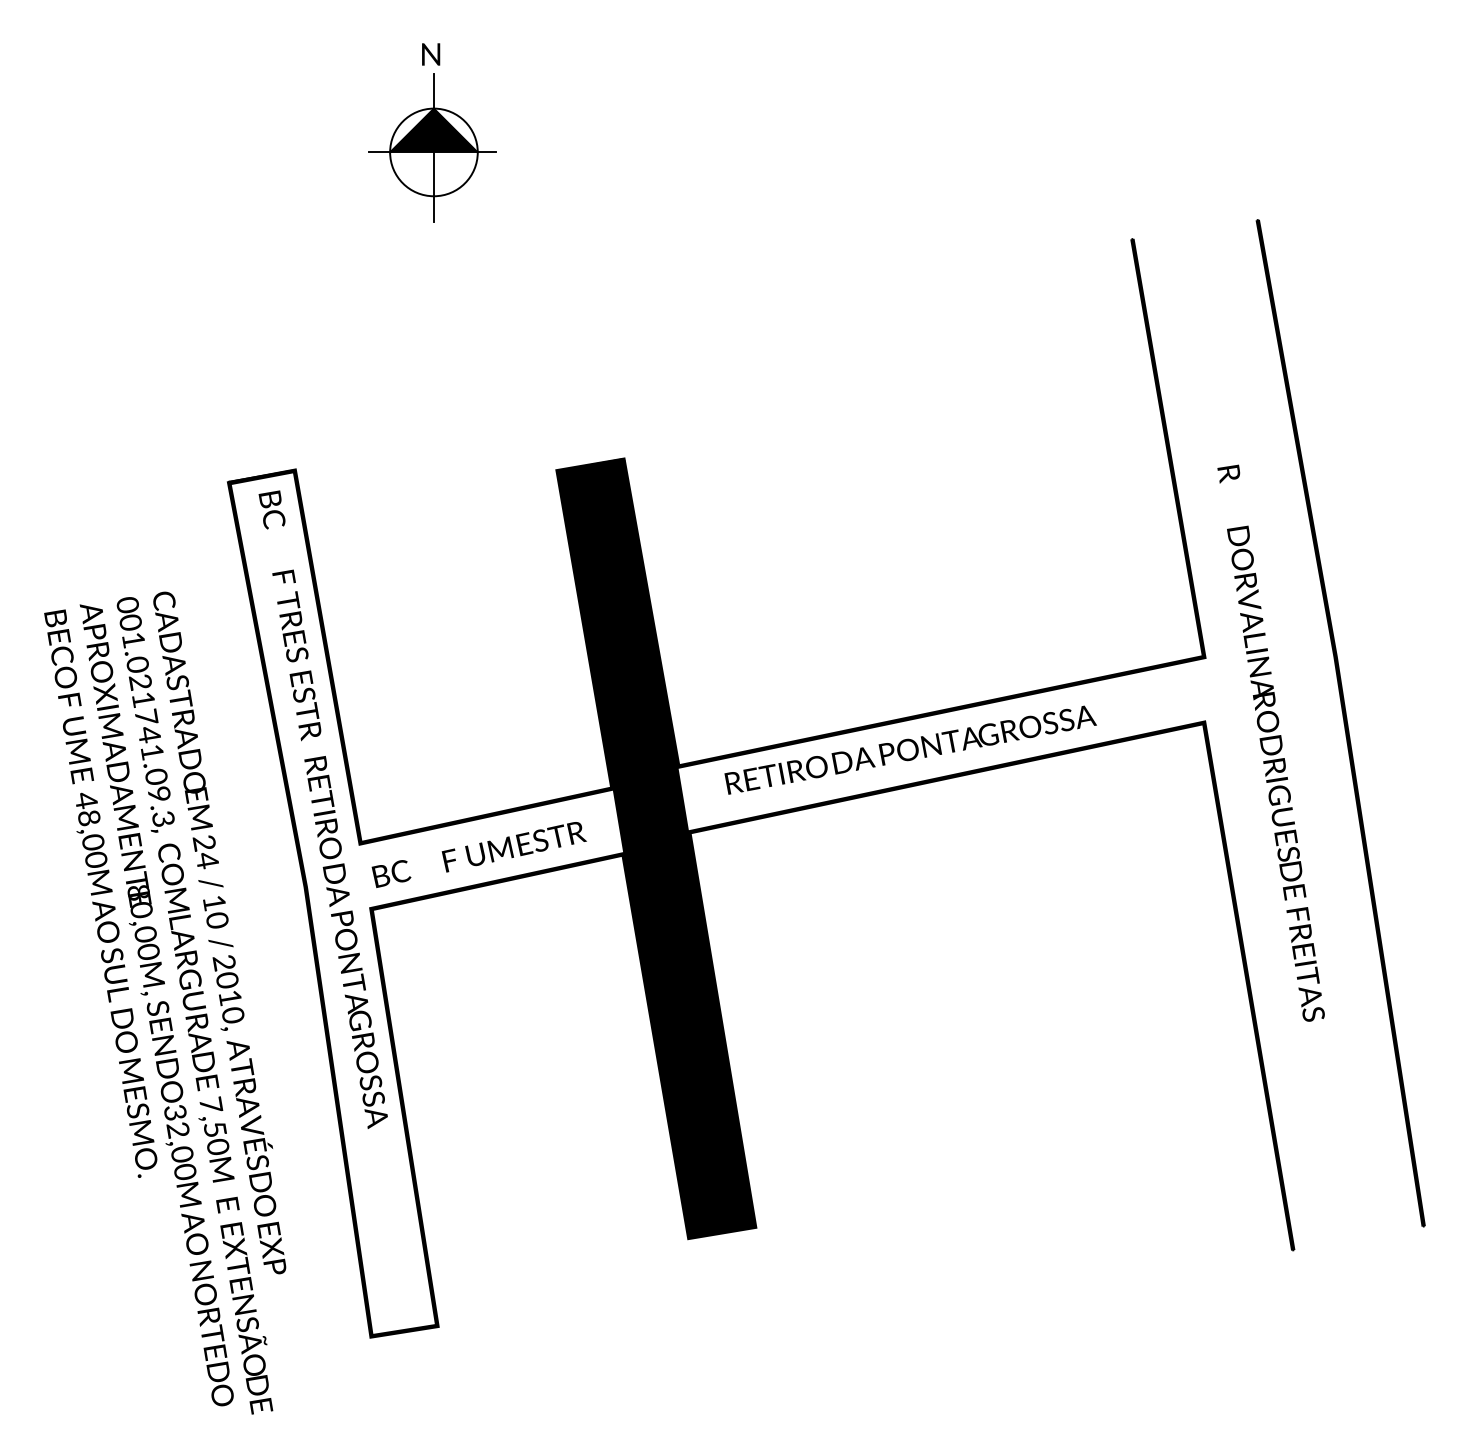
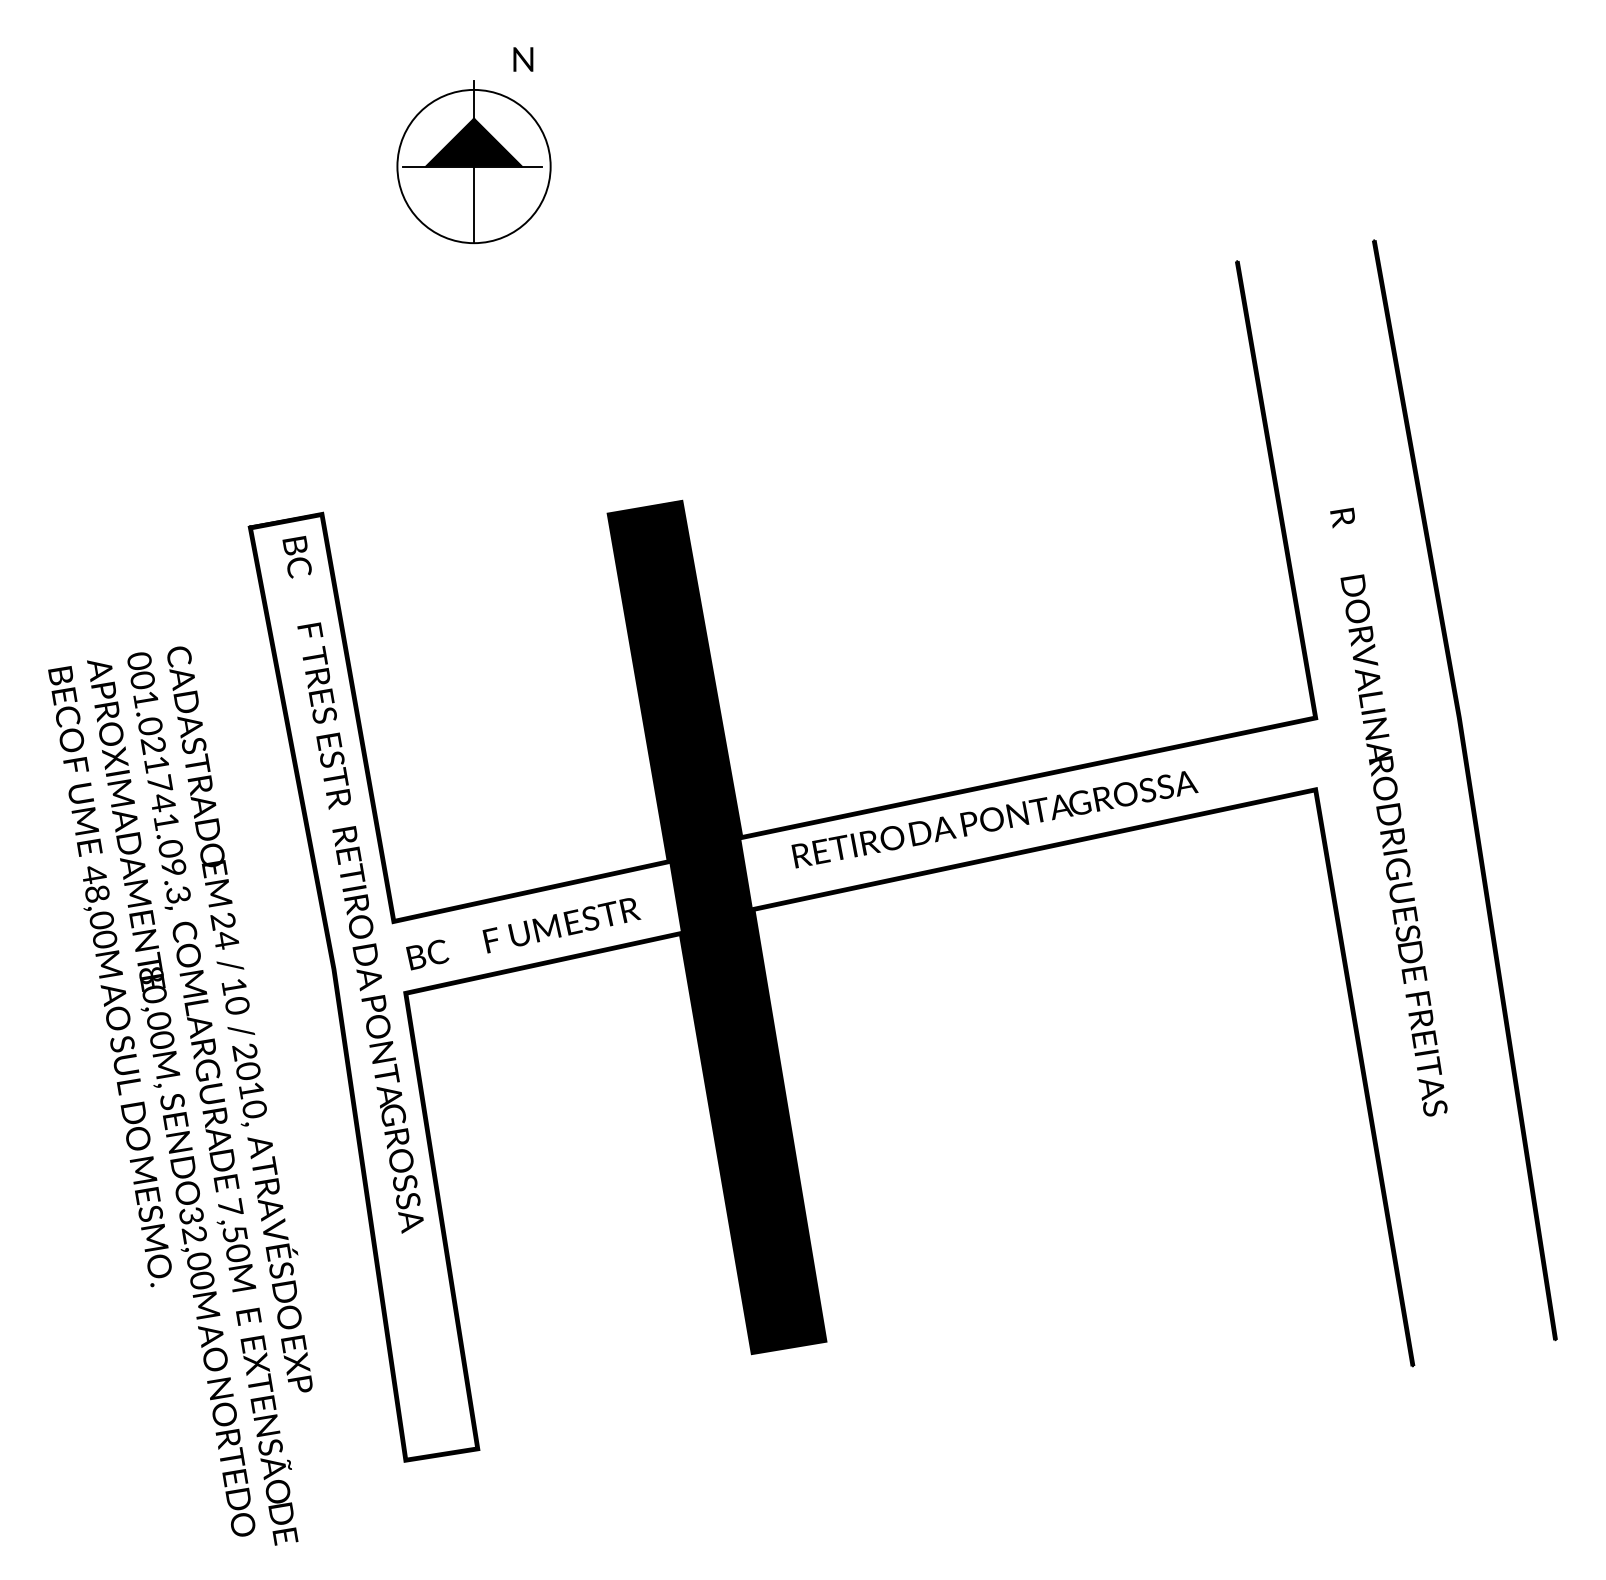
text: (431, 54) -> (523, 59), moved
circle: (433, 152) -> (473, 166), size x1.6

